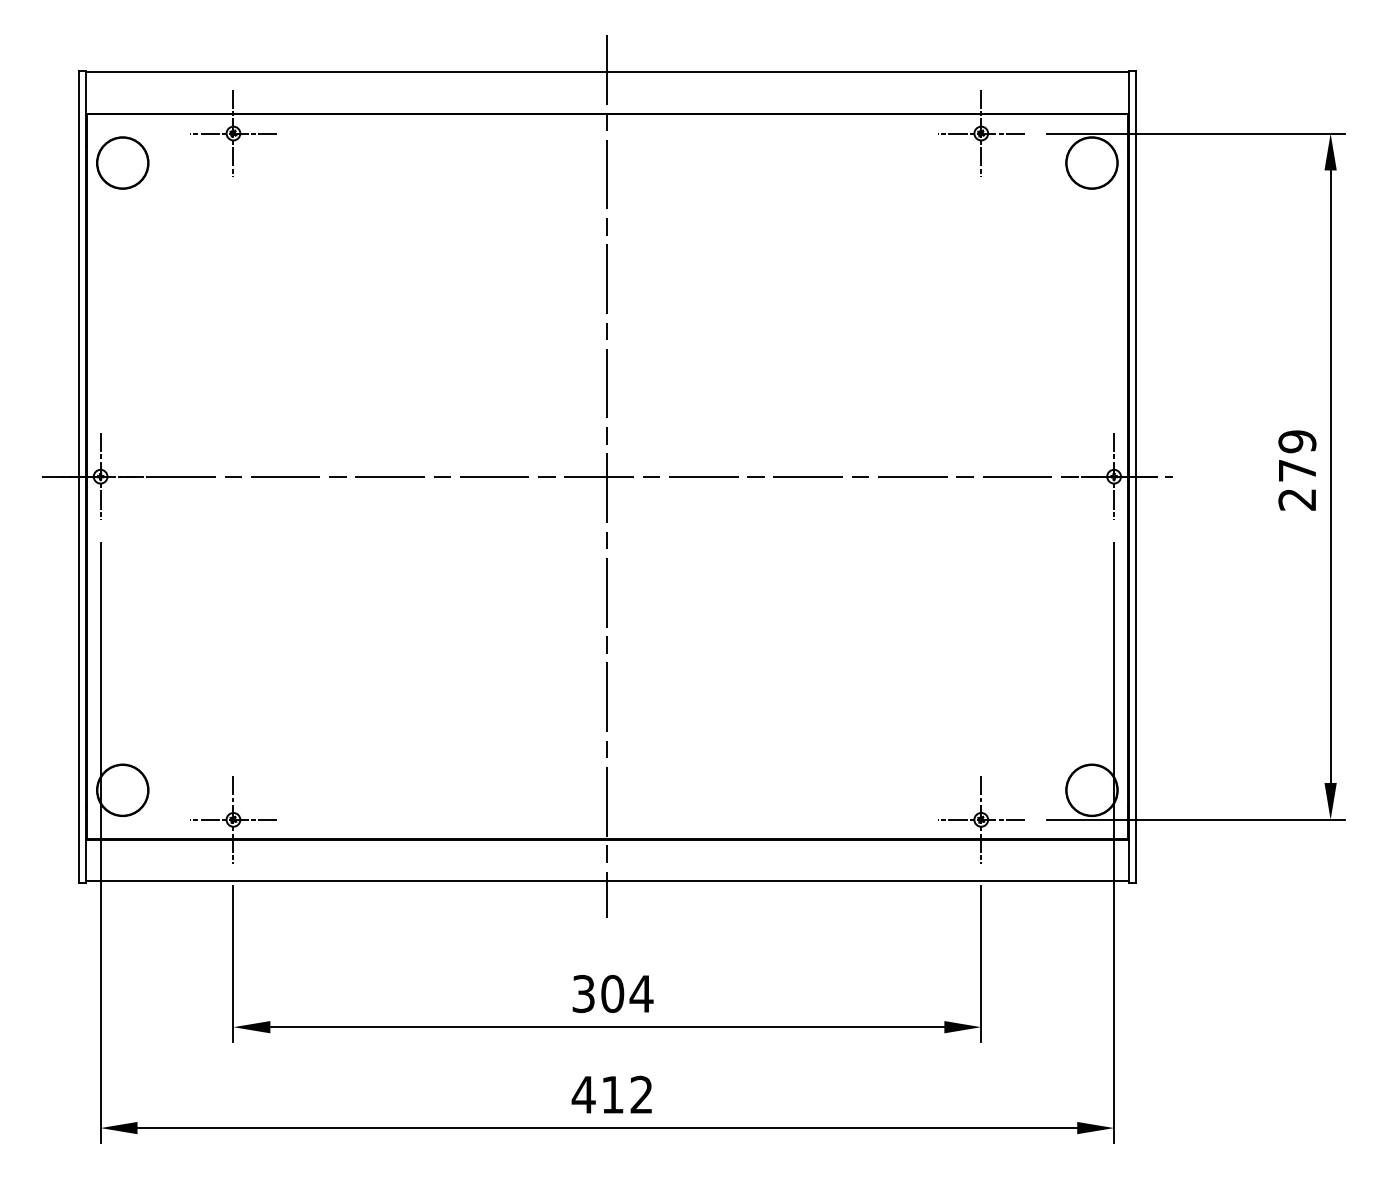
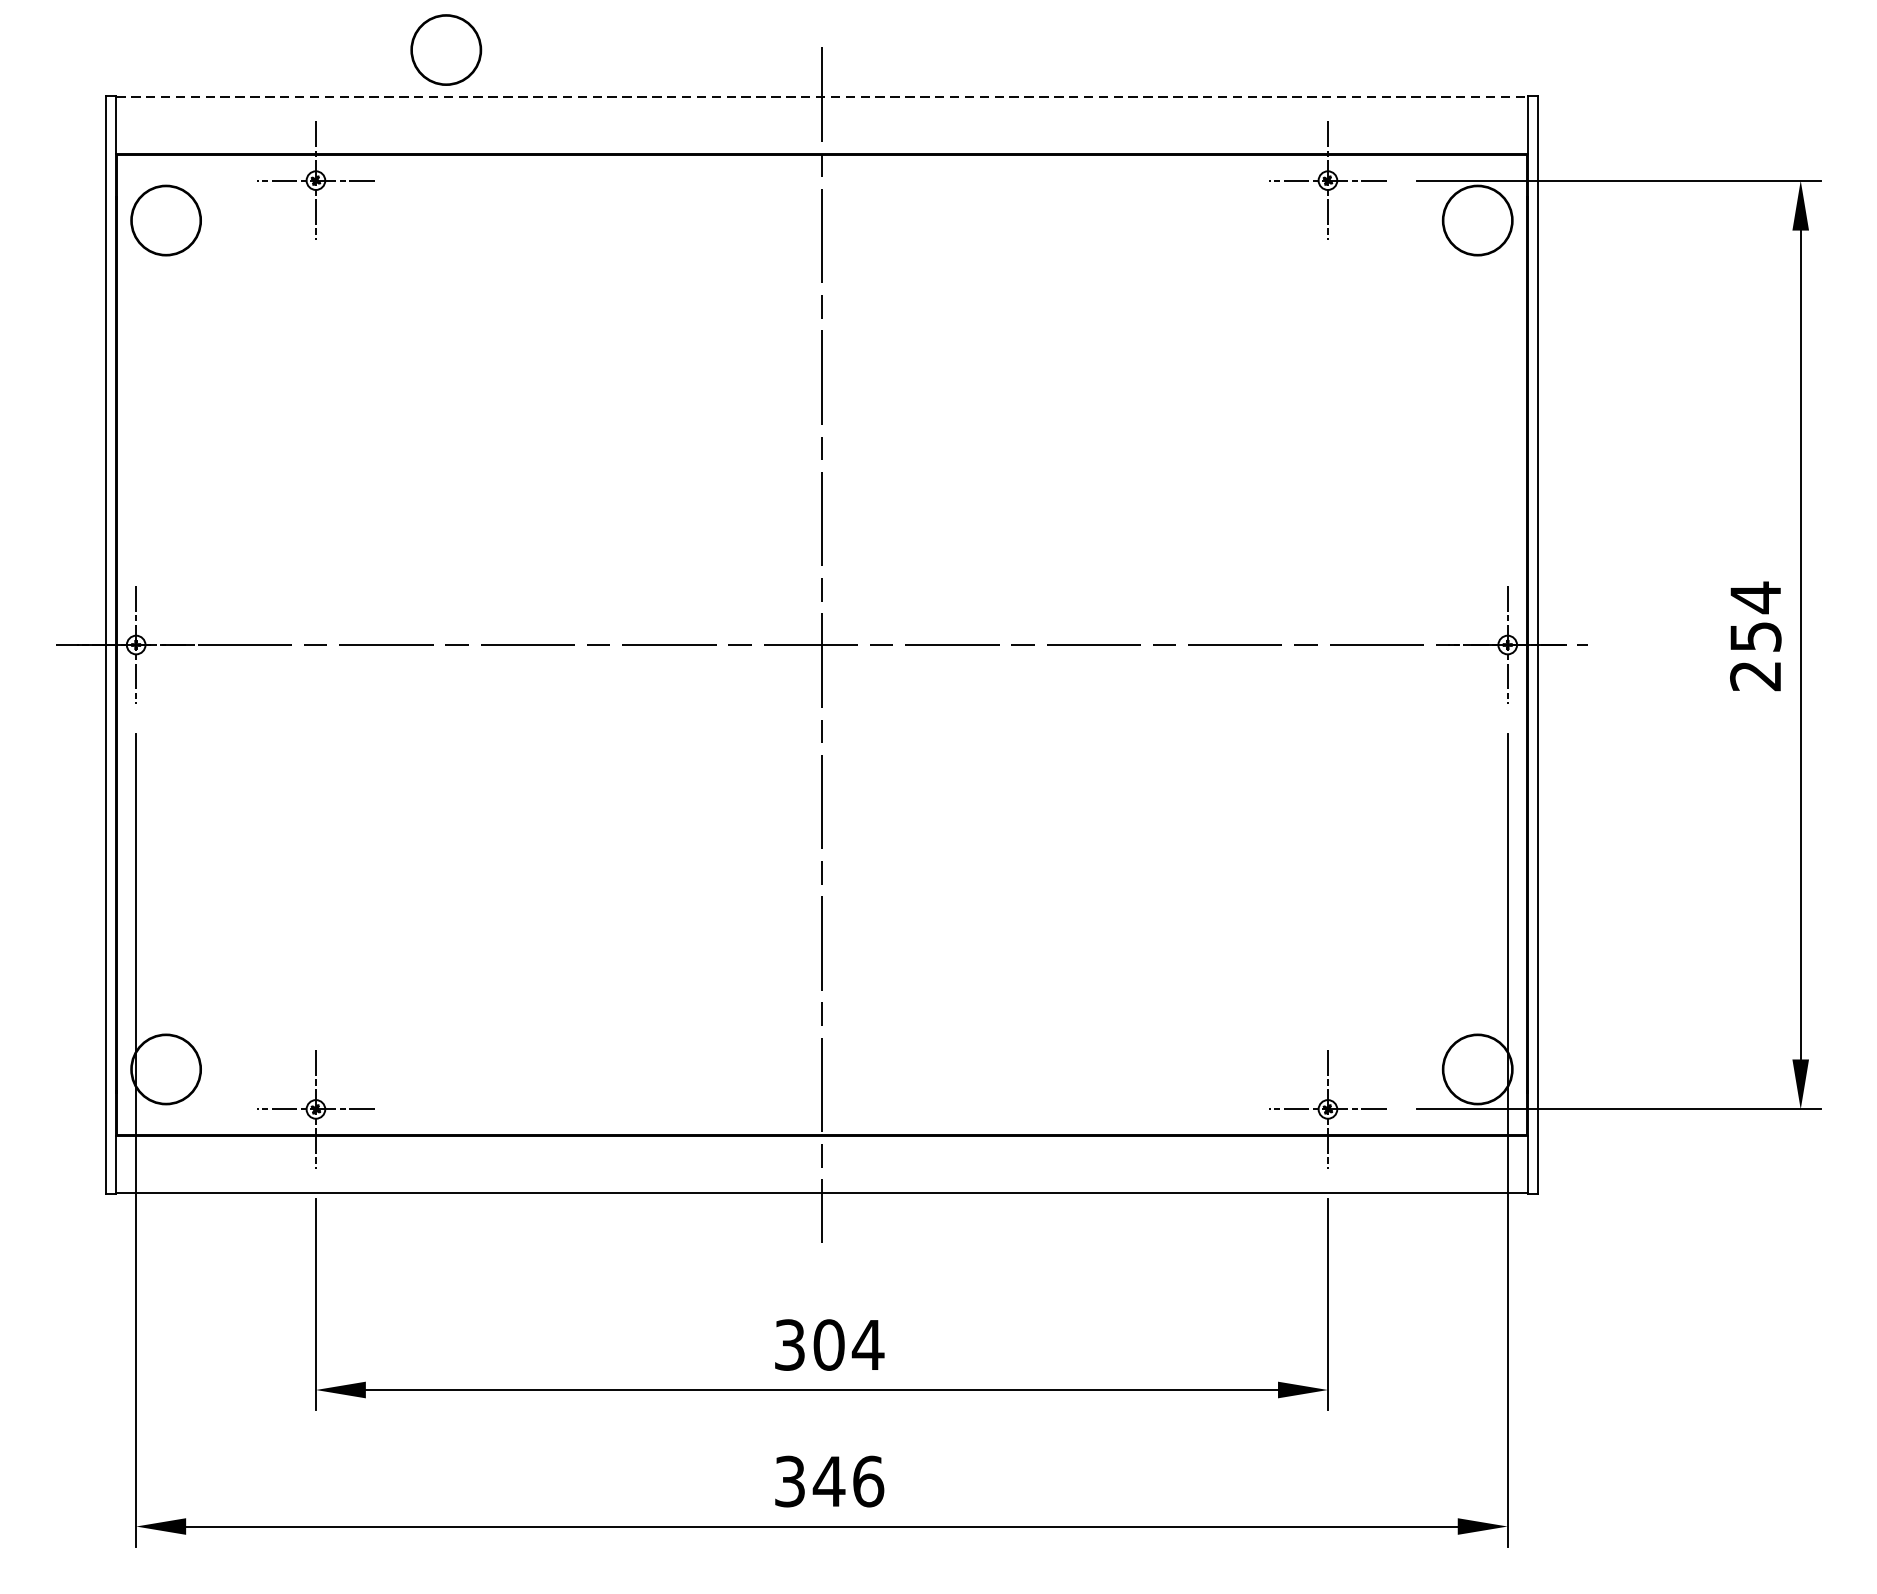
circle: (329, 36) -> (445, 49), added
line: (607, 72) -> (822, 98), solid -> dashed
text: (1297, 455) -> (1755, 616), 279 -> 254
text: (612, 1094) -> (828, 1481), 412 -> 346

